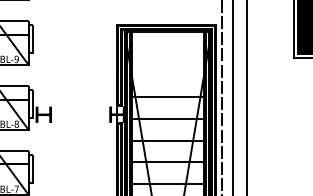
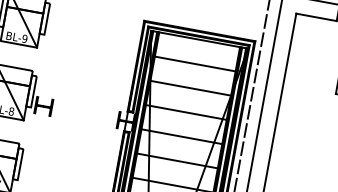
line: (167, 54) -> (194, 64), added
line: (167, 75) -> (190, 87), added

